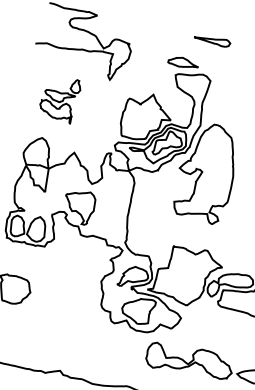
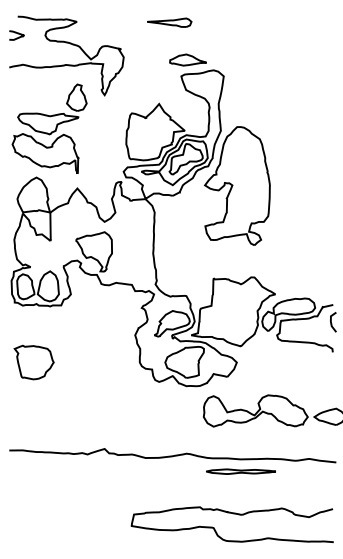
curve: (46, 17) -> (17, 34), added
part: (212, 40) -> (169, 22), moved
part: (59, 99) -> (49, 128), size x1.67

